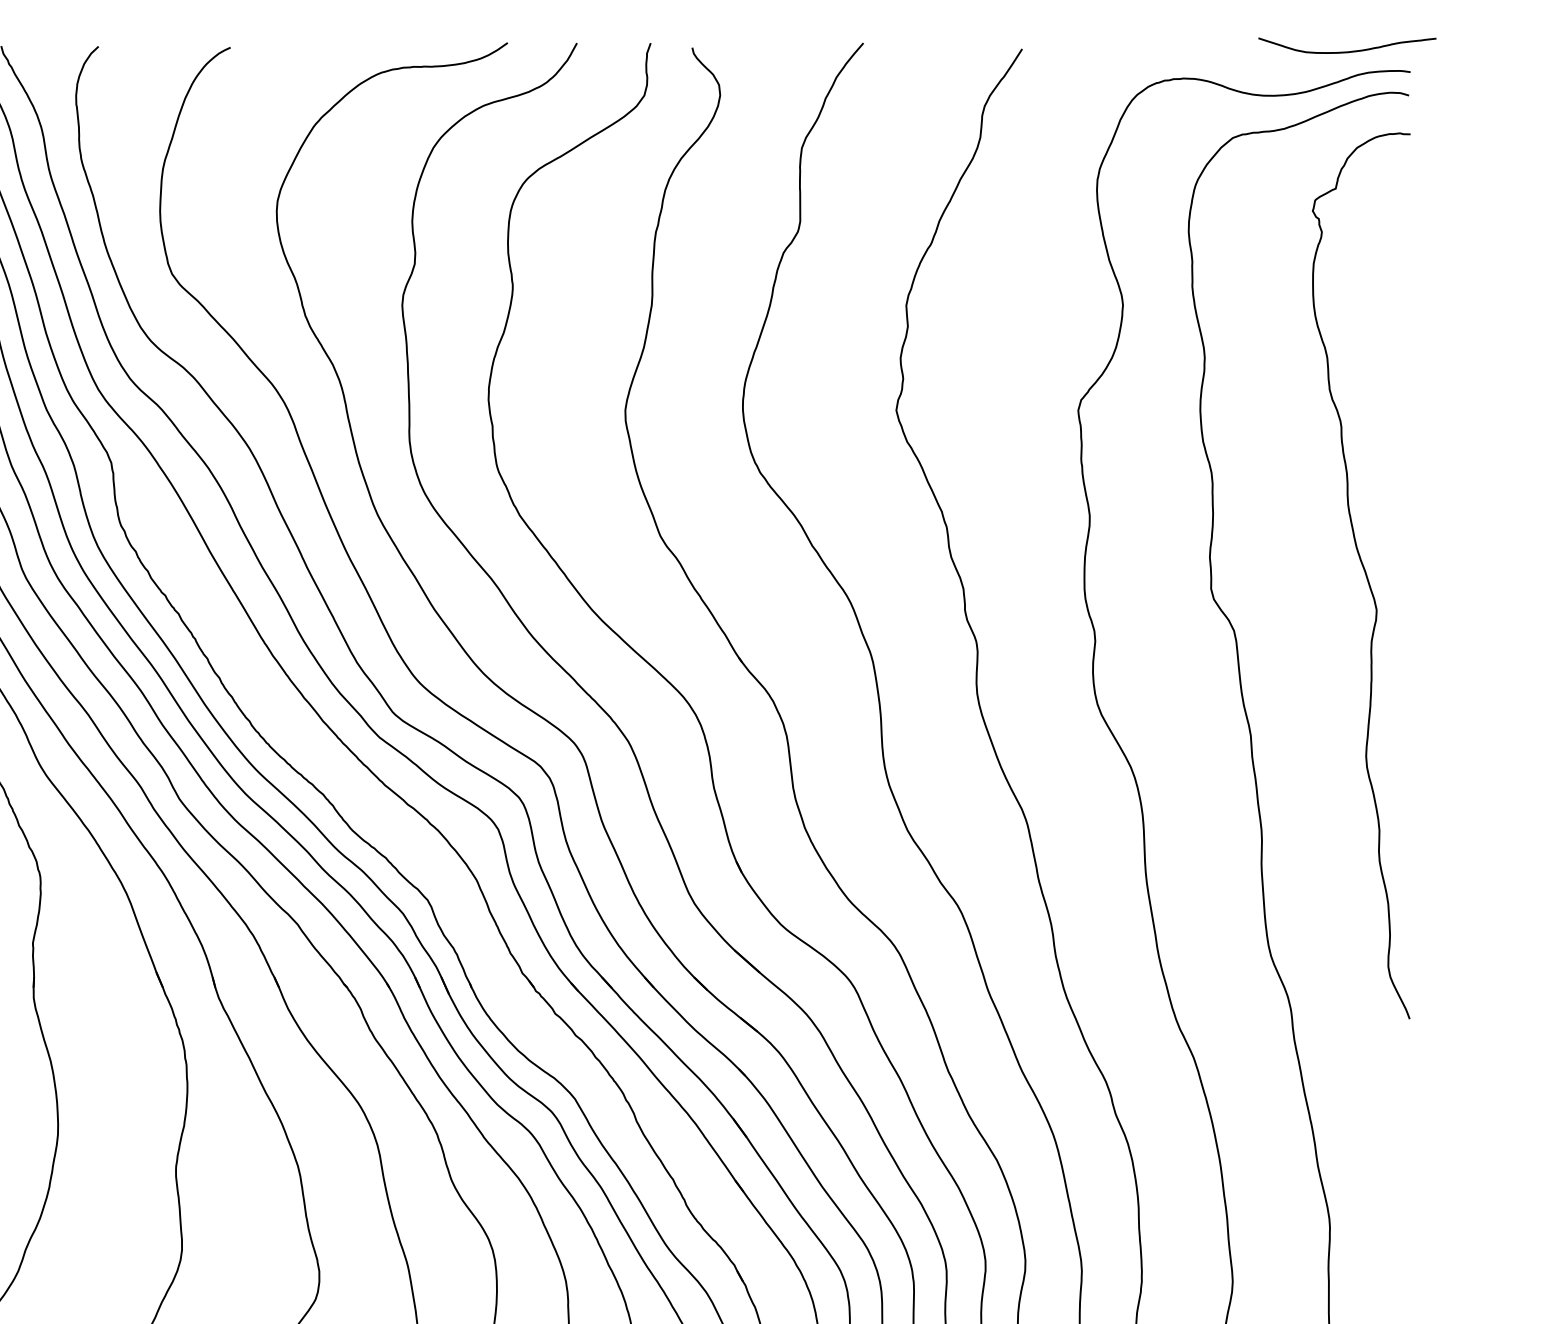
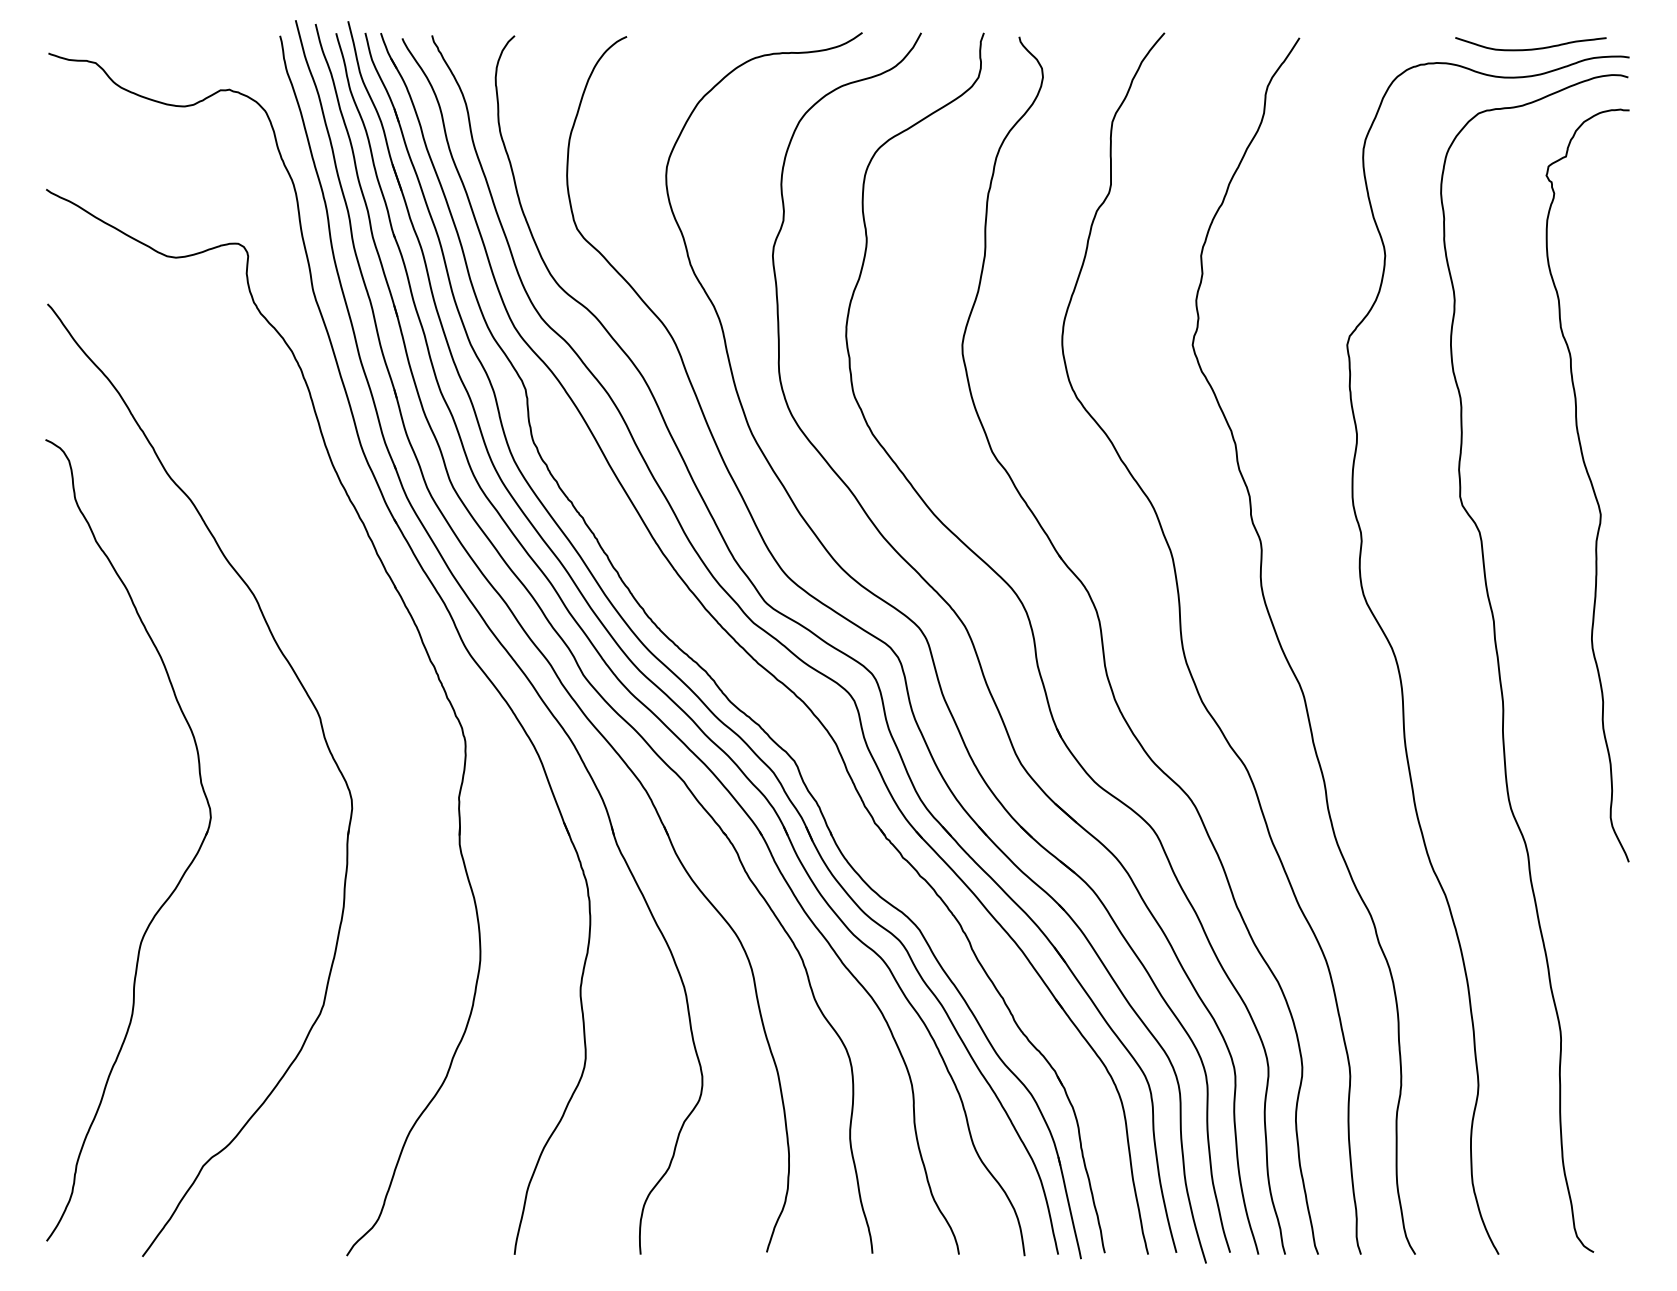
curve: (1346, 50) -> (1530, 48), moved

